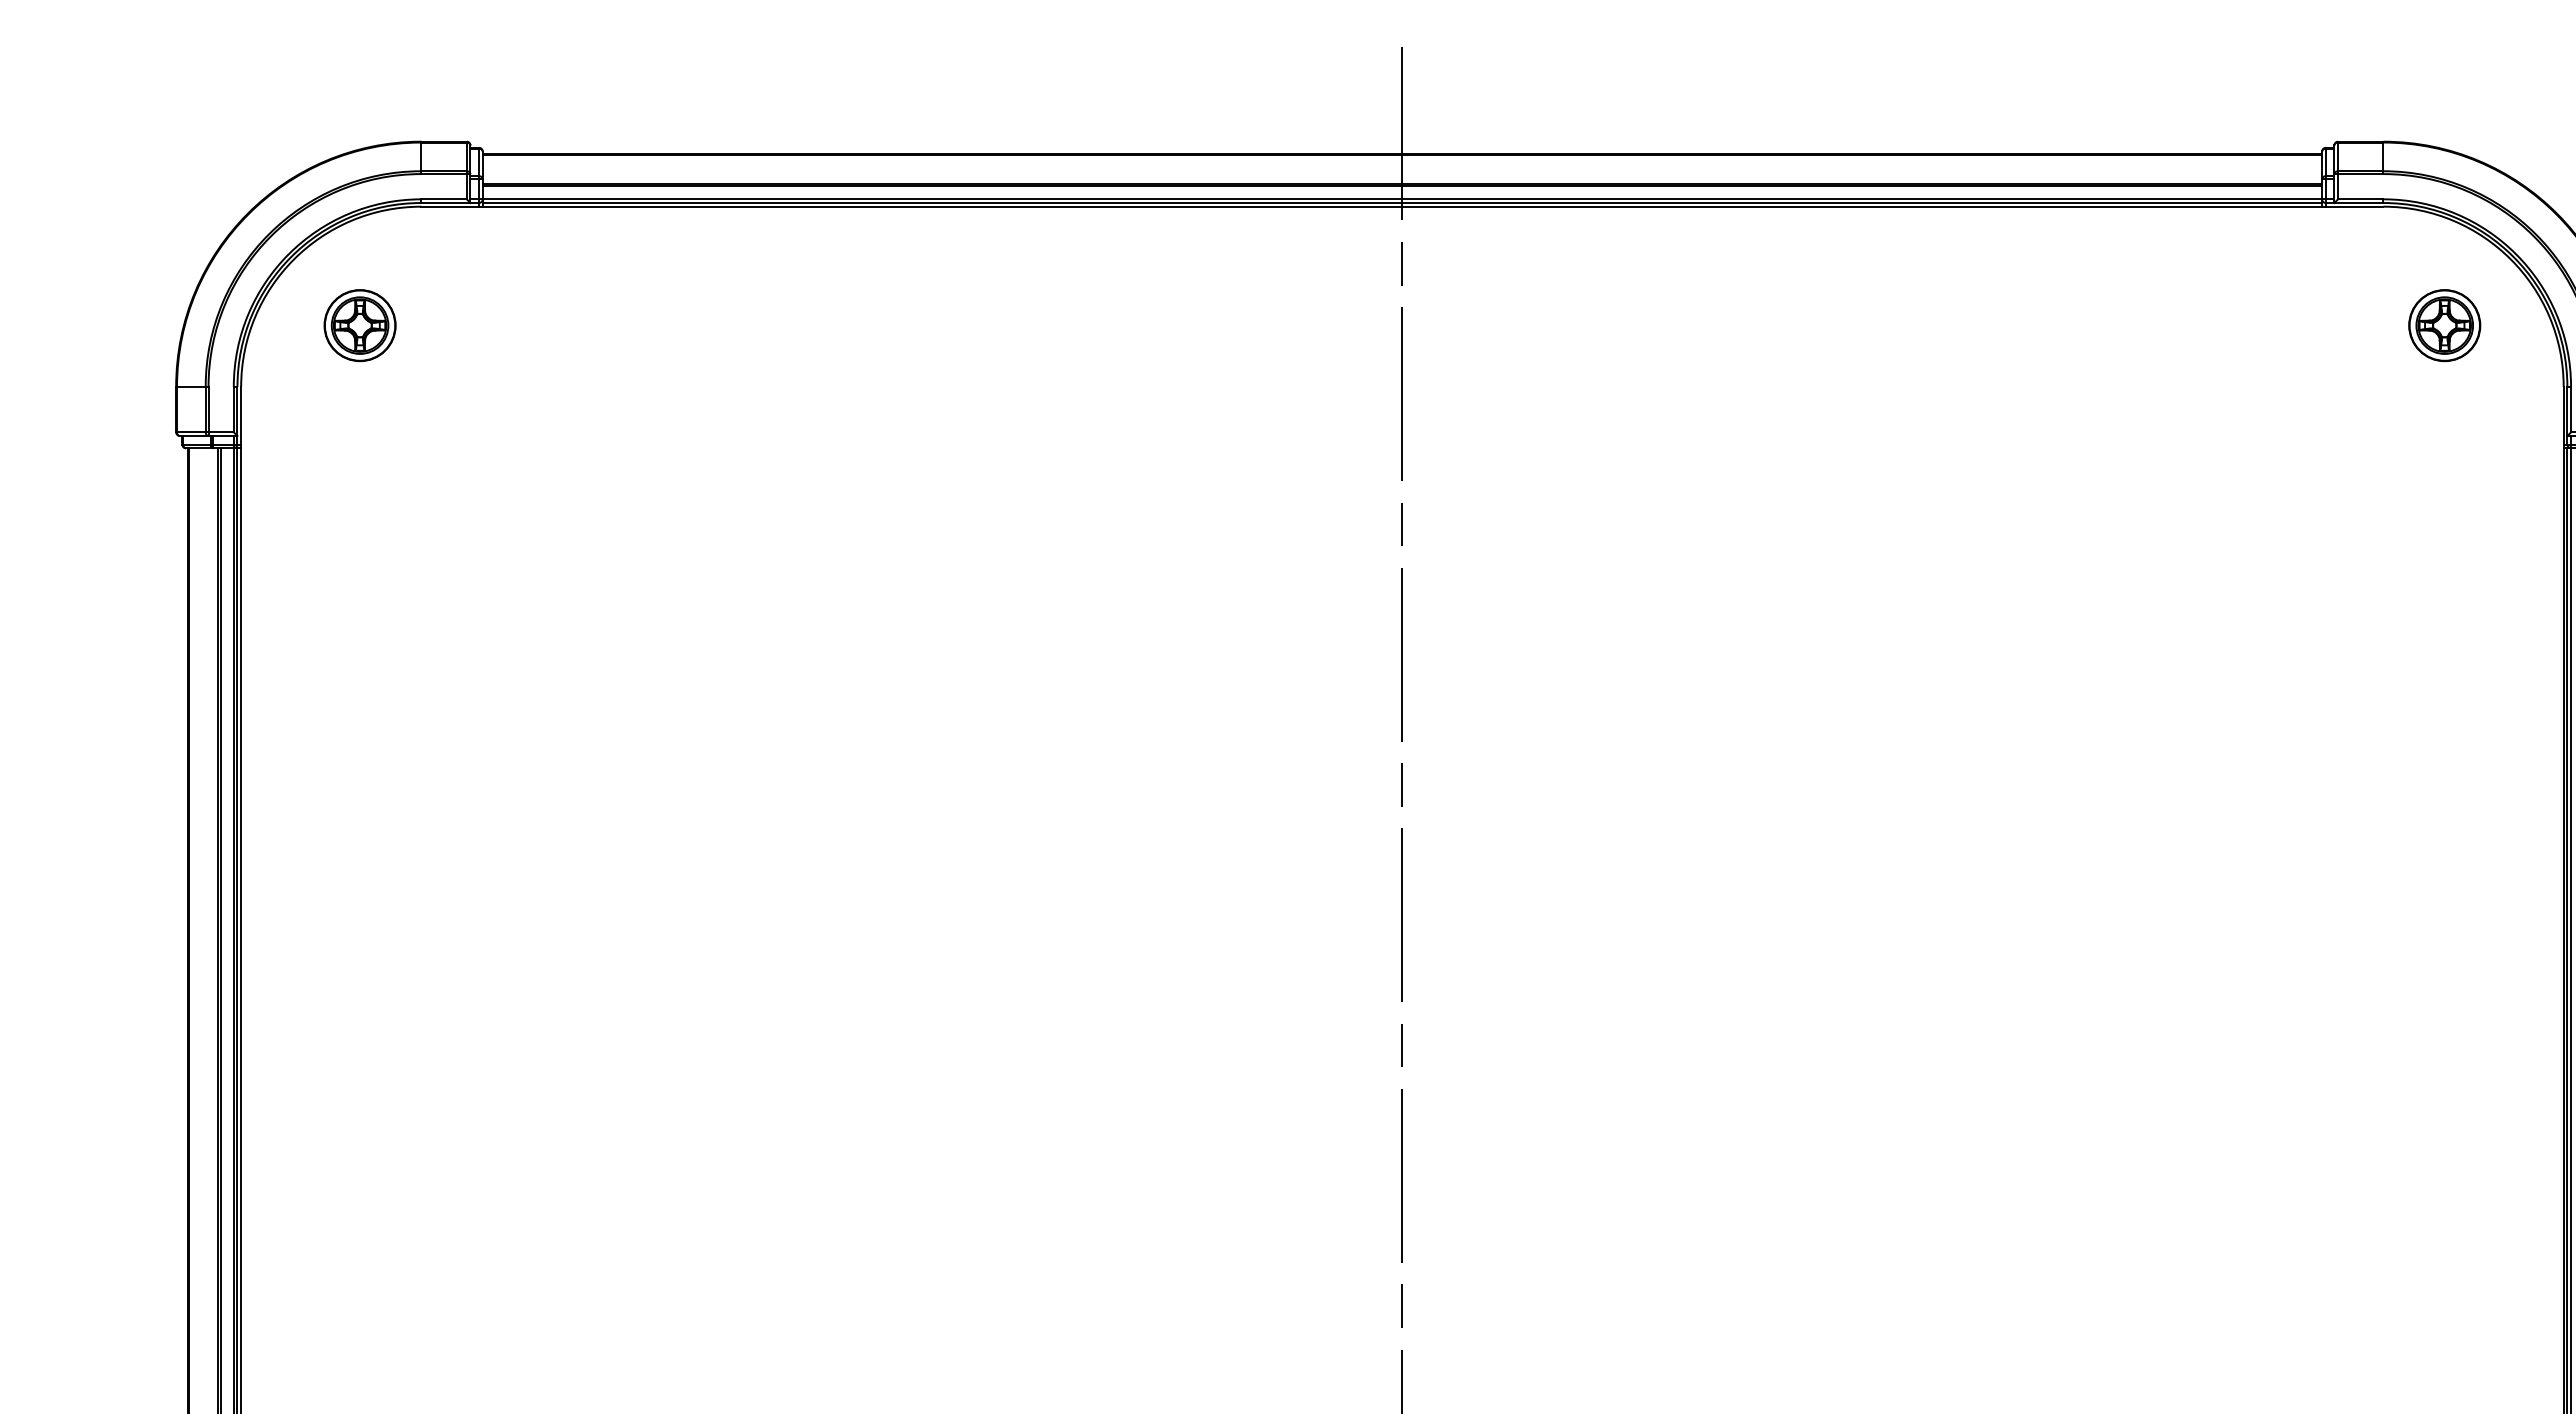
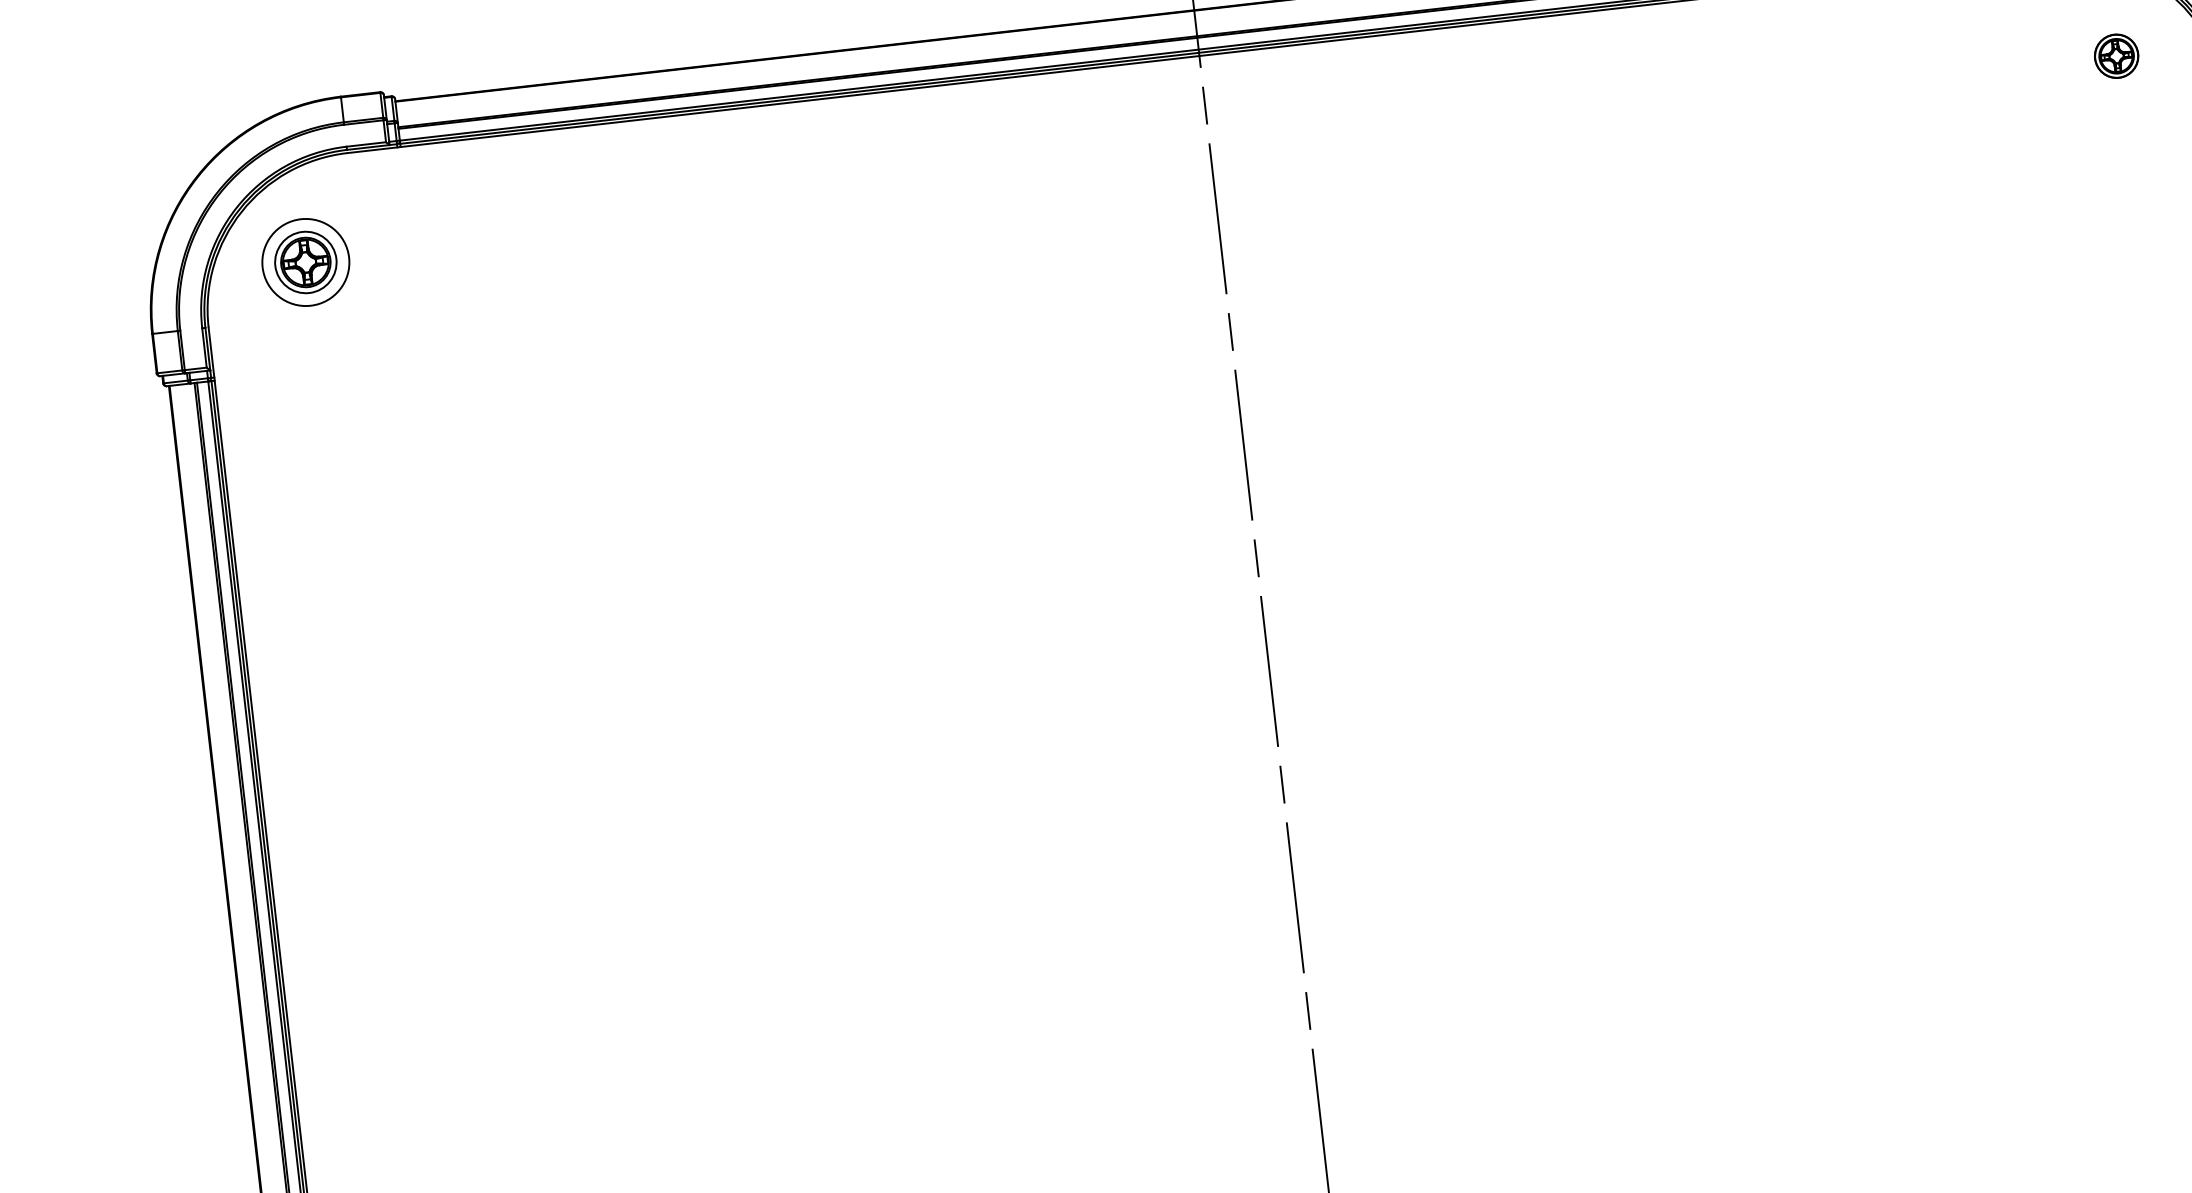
circle: (359, 325) -> (305, 262), size x1.4
part: (2444, 325) -> (2116, 56), size x0.7

